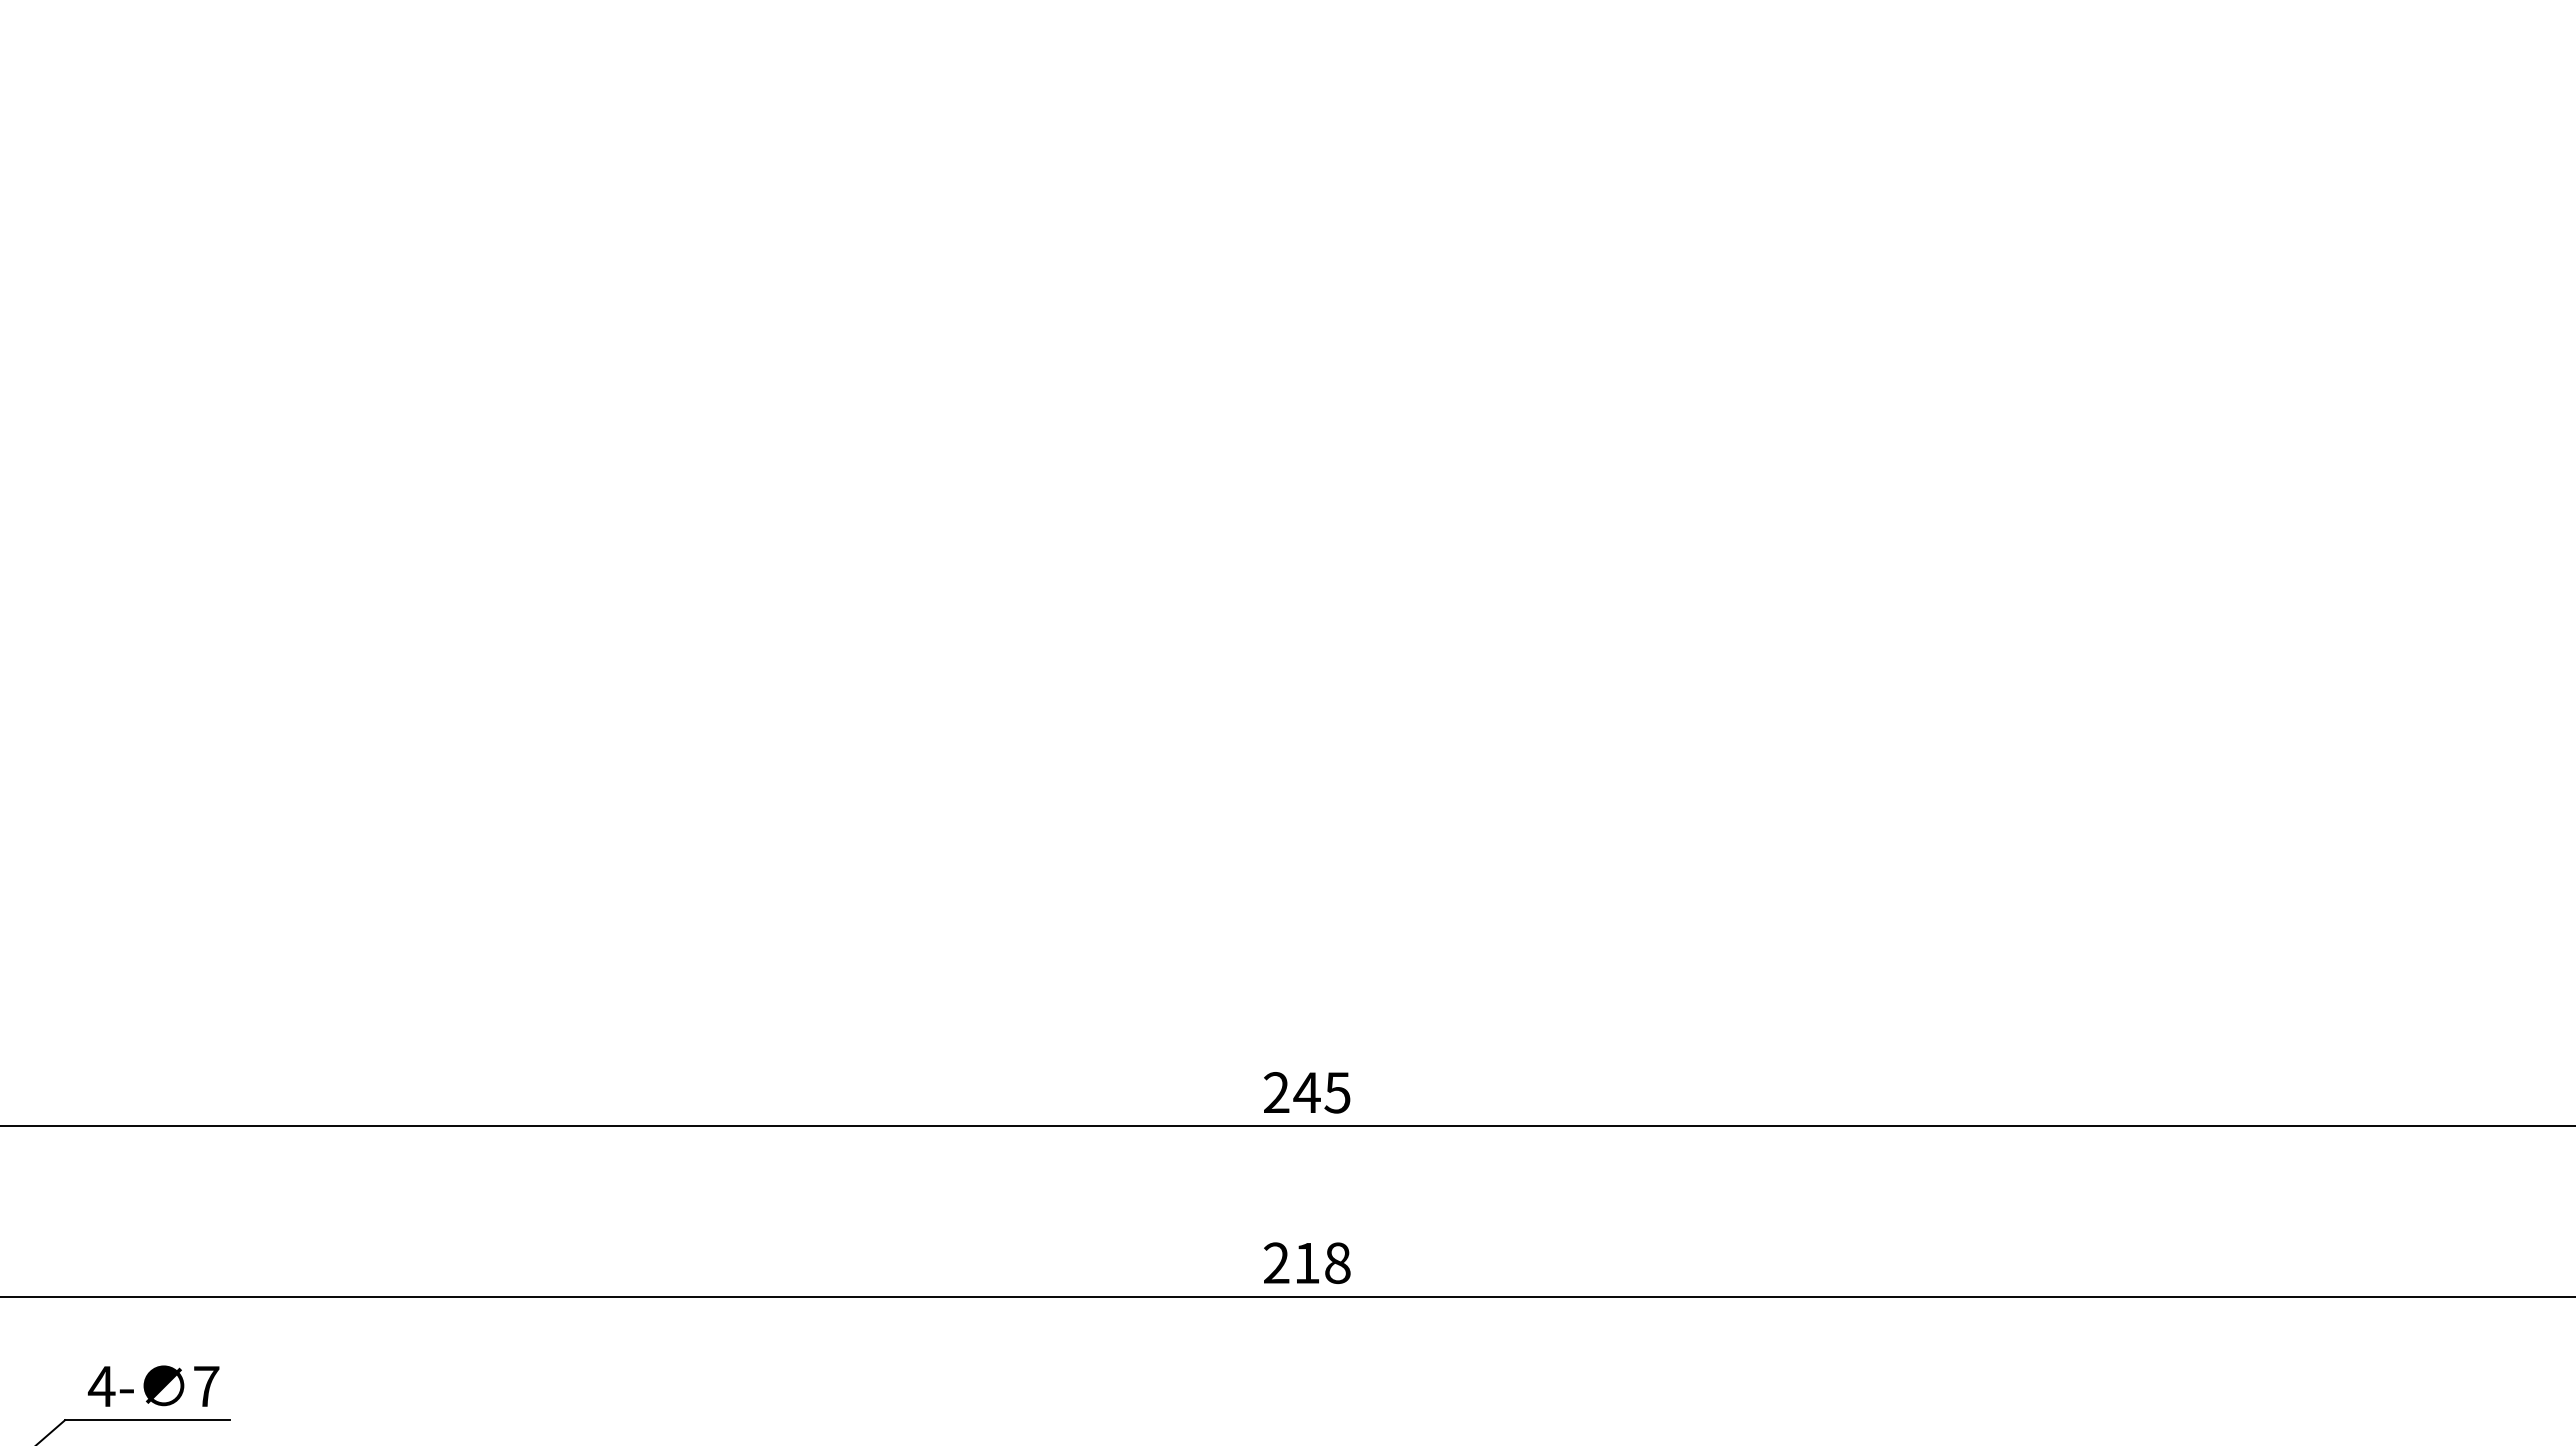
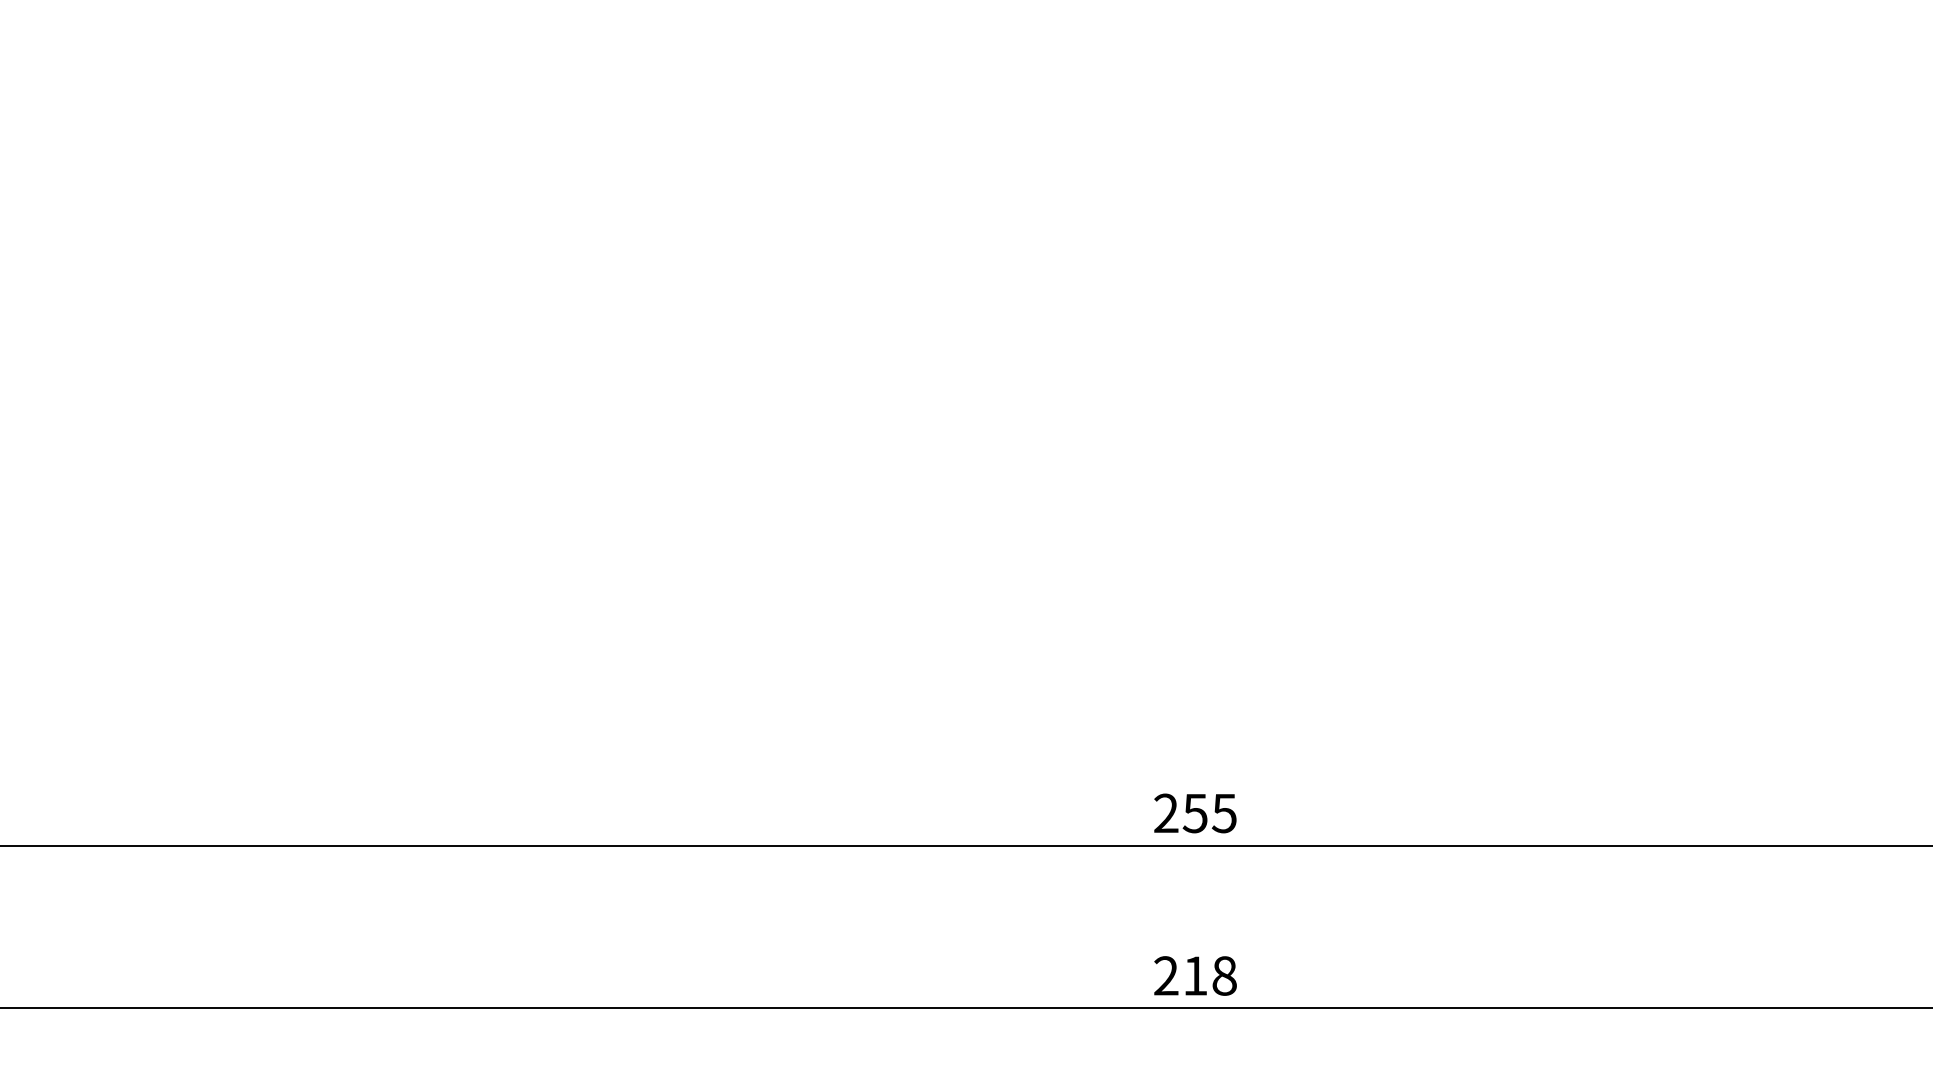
text: (1306, 1092) -> (1194, 813), 245 -> 255

